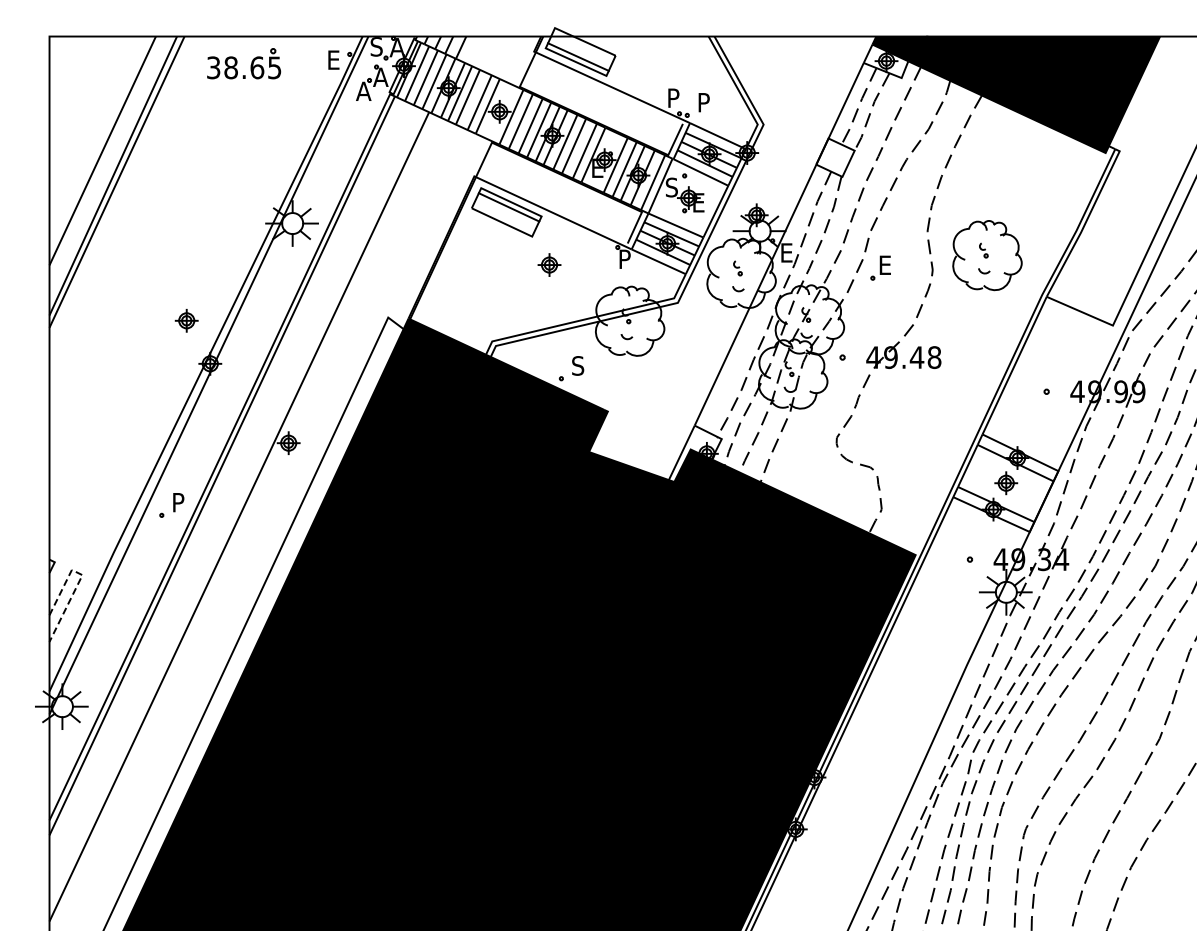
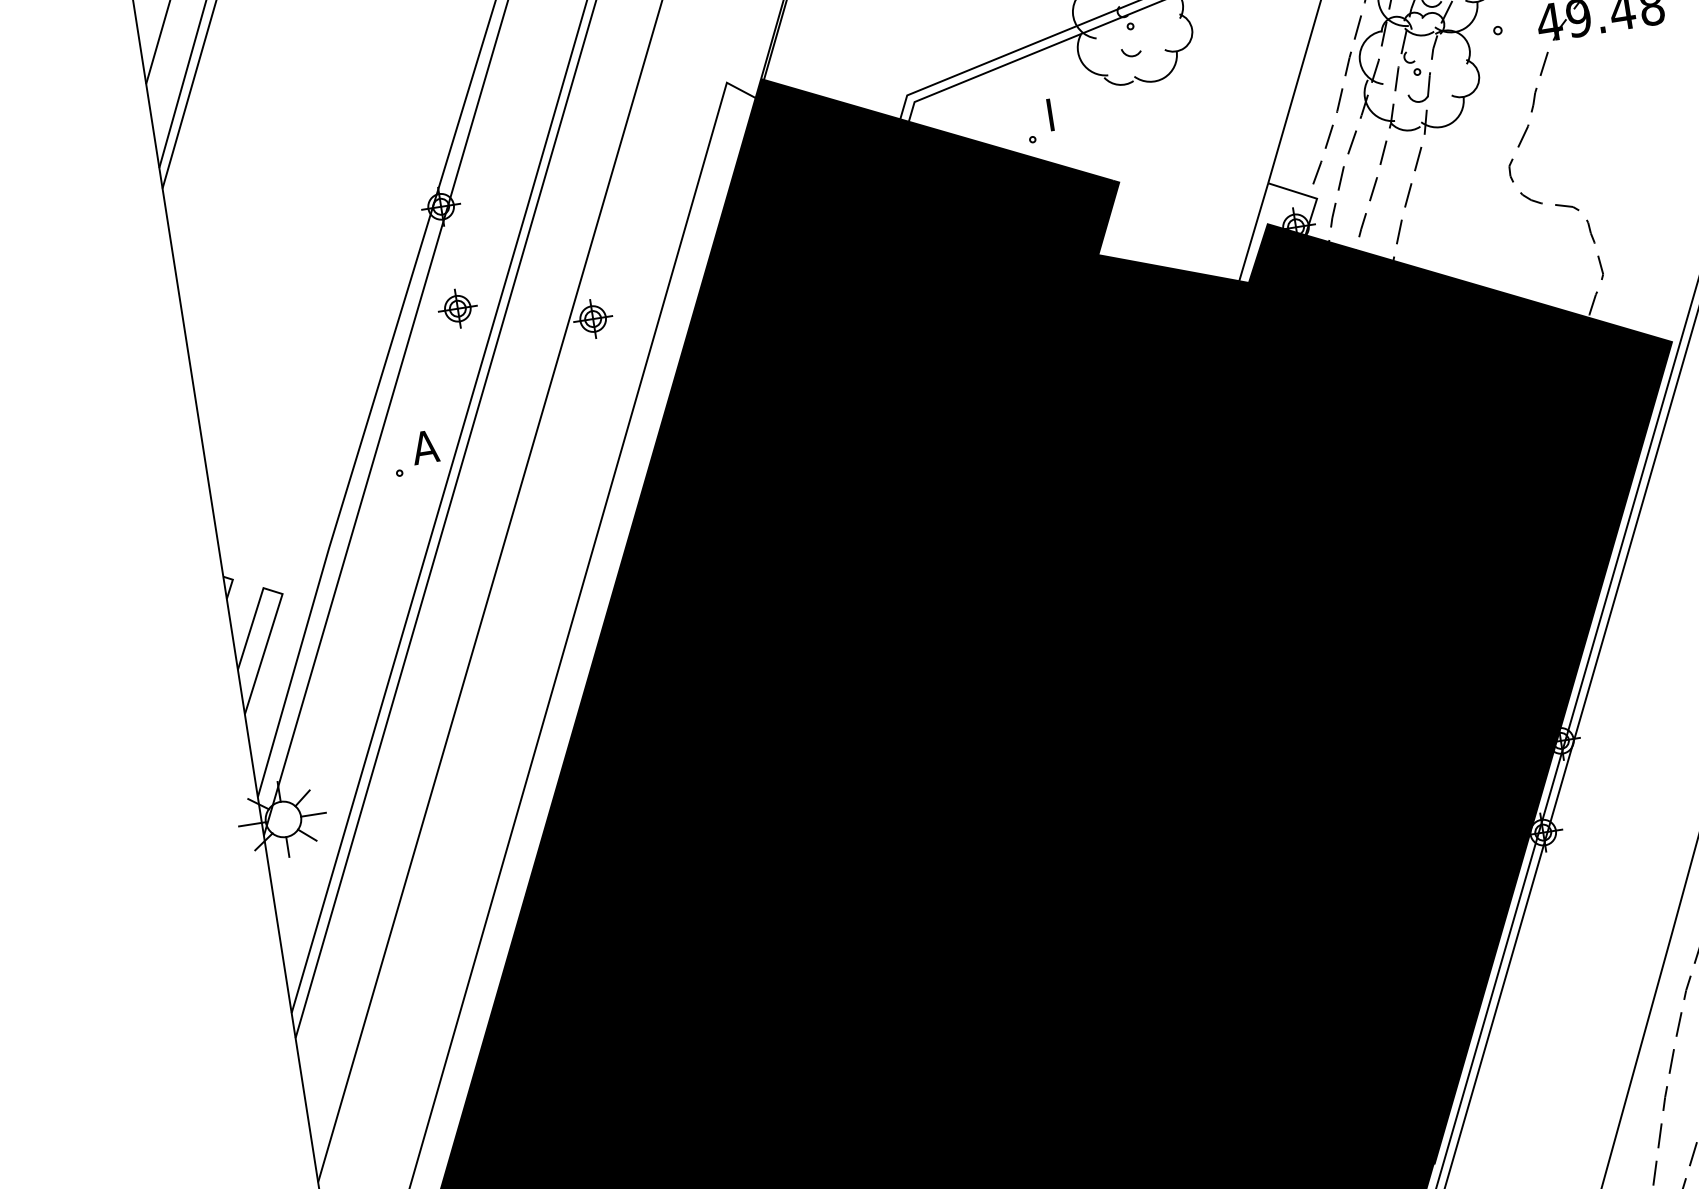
part: (186, 320) -> (457, 308), moved
text: (578, 365) -> (1057, 113), S -> I
text: (178, 502) -> (424, 447), P -> A
line: (80, 579) -> (280, 601), dashed -> solid

